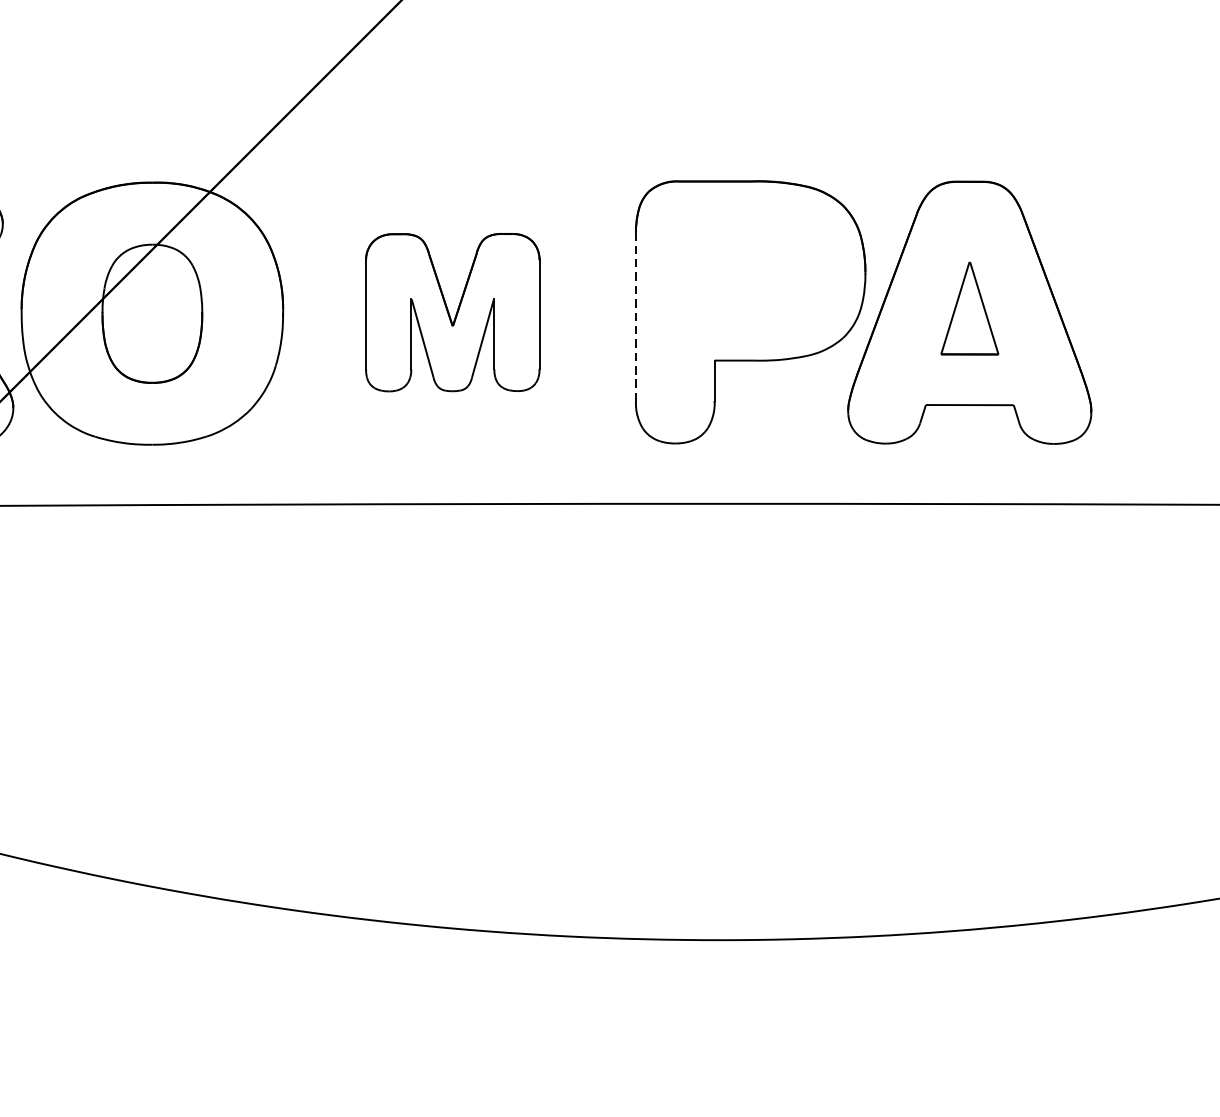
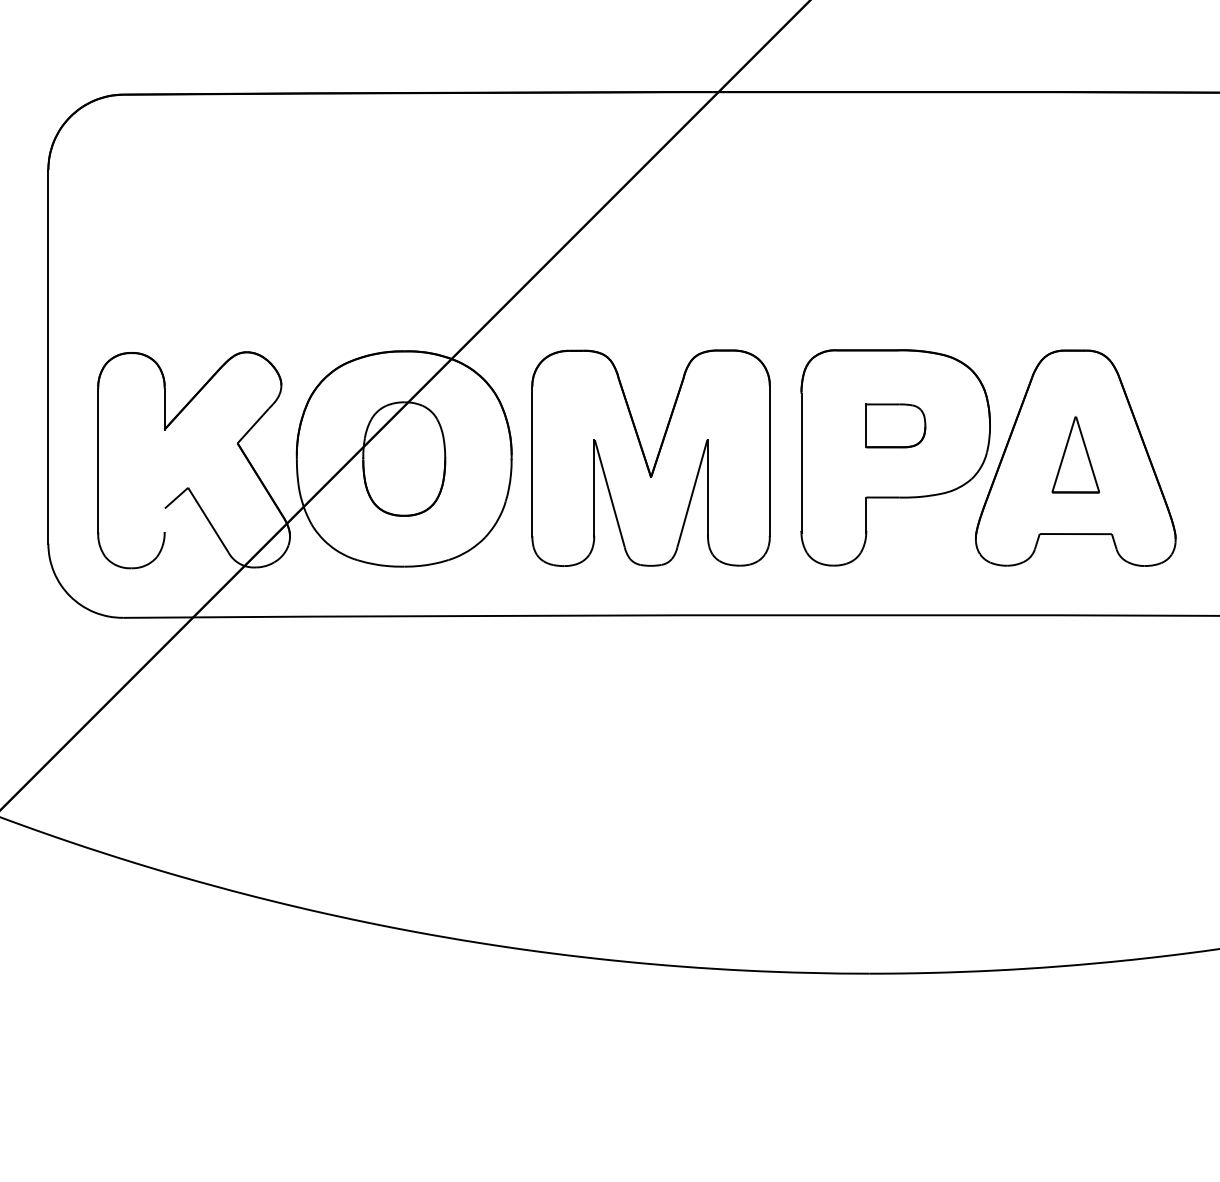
part: (750, 272) -> (895, 425), added
part: (452, 311) -> (650, 457), size x1.67
line: (635, 317) -> (801, 462), dashed -> solid

